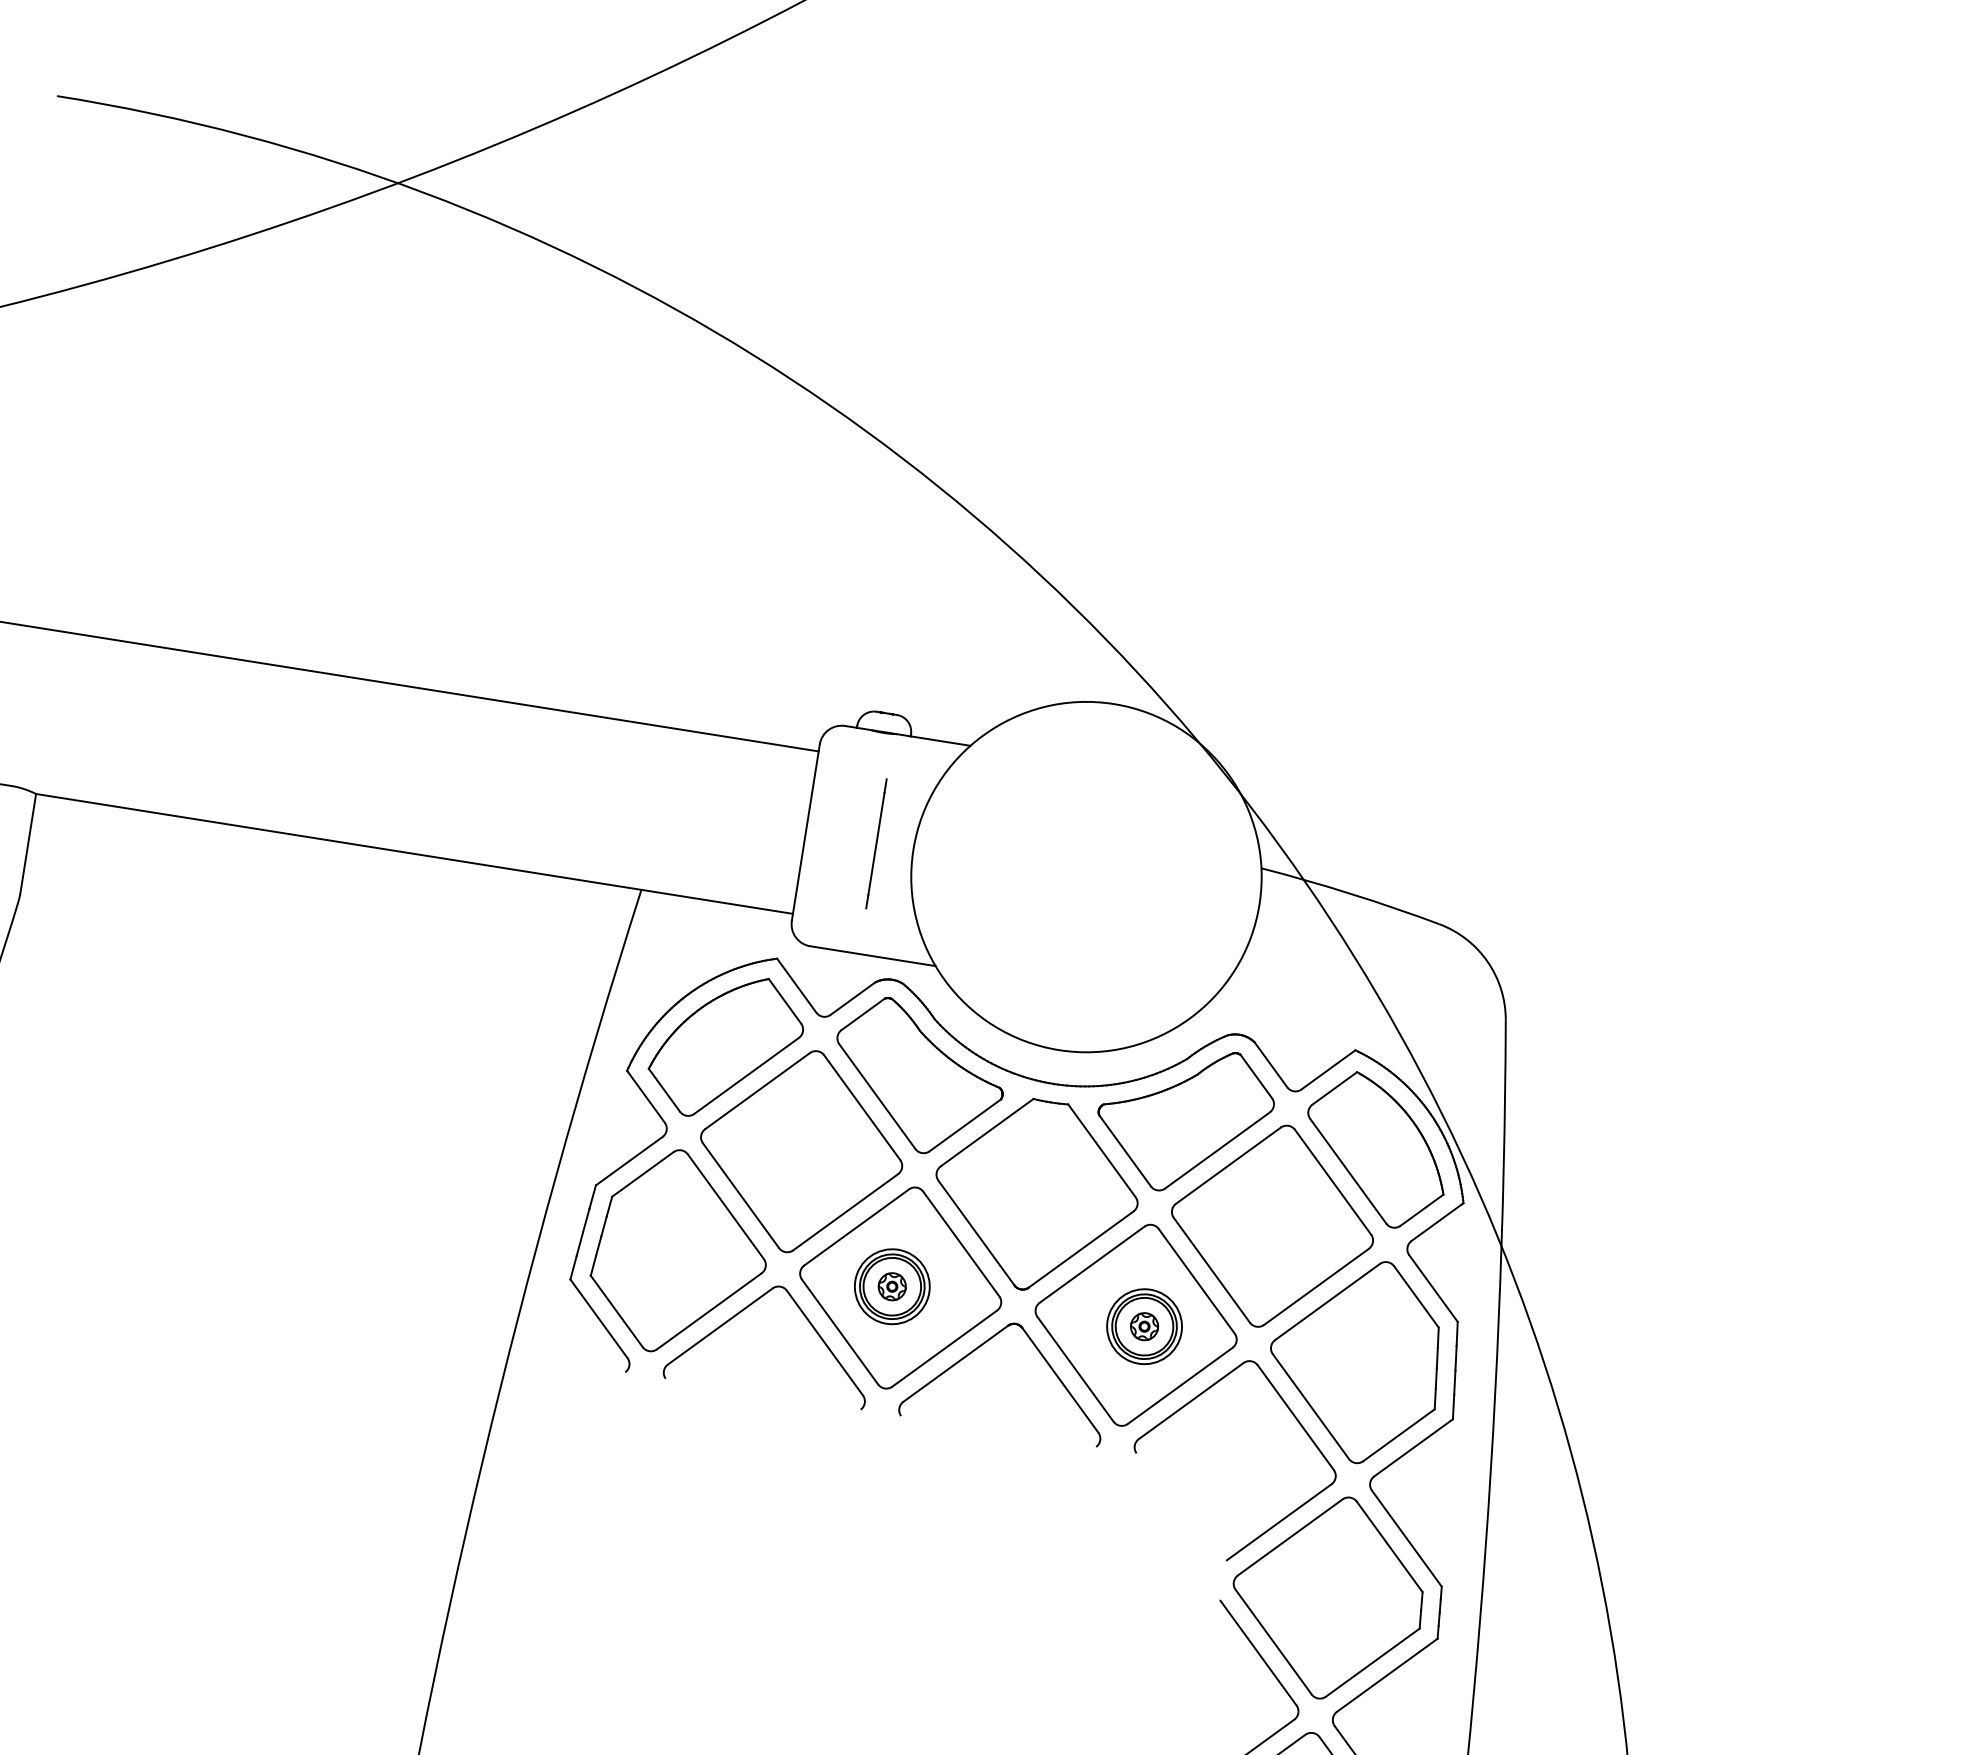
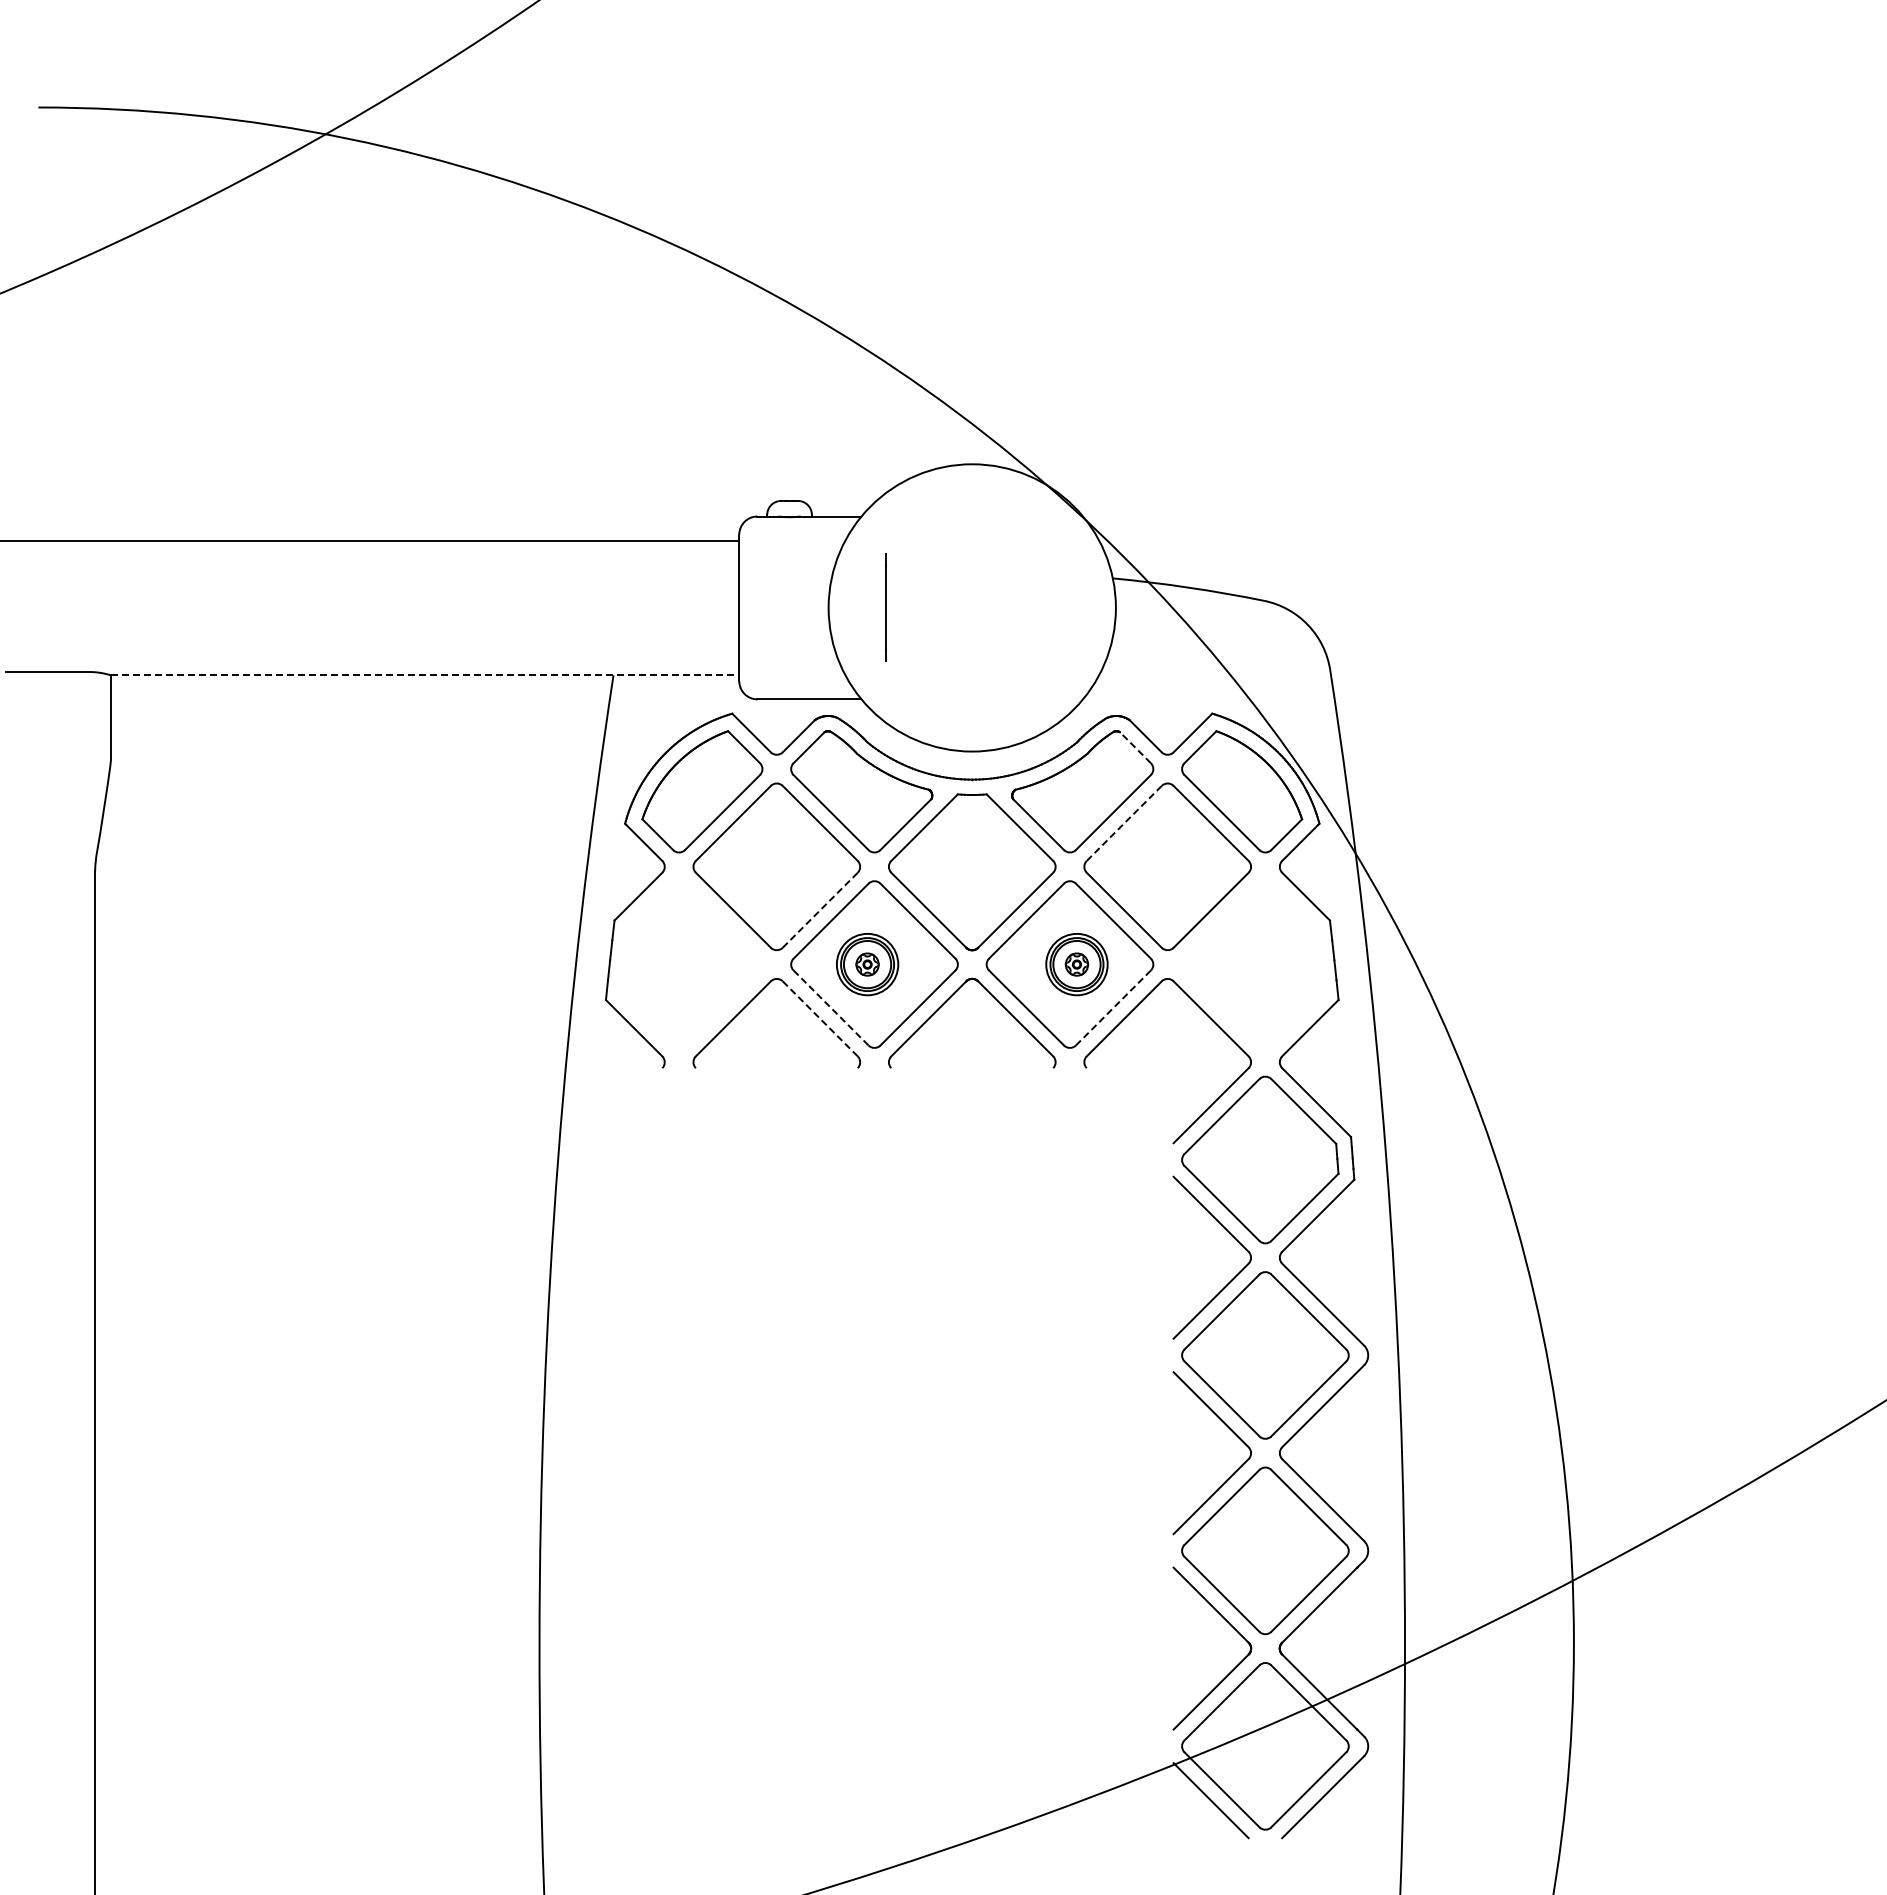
line: (876, 843) -> (885, 607), moved
line: (414, 854) -> (425, 675), solid -> dashed
line: (1256, 1076) -> (1135, 747), solid -> dashed
line: (1227, 1165) -> (1123, 823), solid -> dashed
line: (846, 1211) -> (820, 909), solid -> dashed
part: (680, 1253) -> (691, 964), removed
line: (840, 1332) -> (831, 1008), solid -> dashed
line: (824, 1342) -> (819, 1018), solid -> dashed
part: (1356, 1360) -> (1252, 964), removed
line: (1180, 1385) -> (1113, 1007), solid -> dashed

